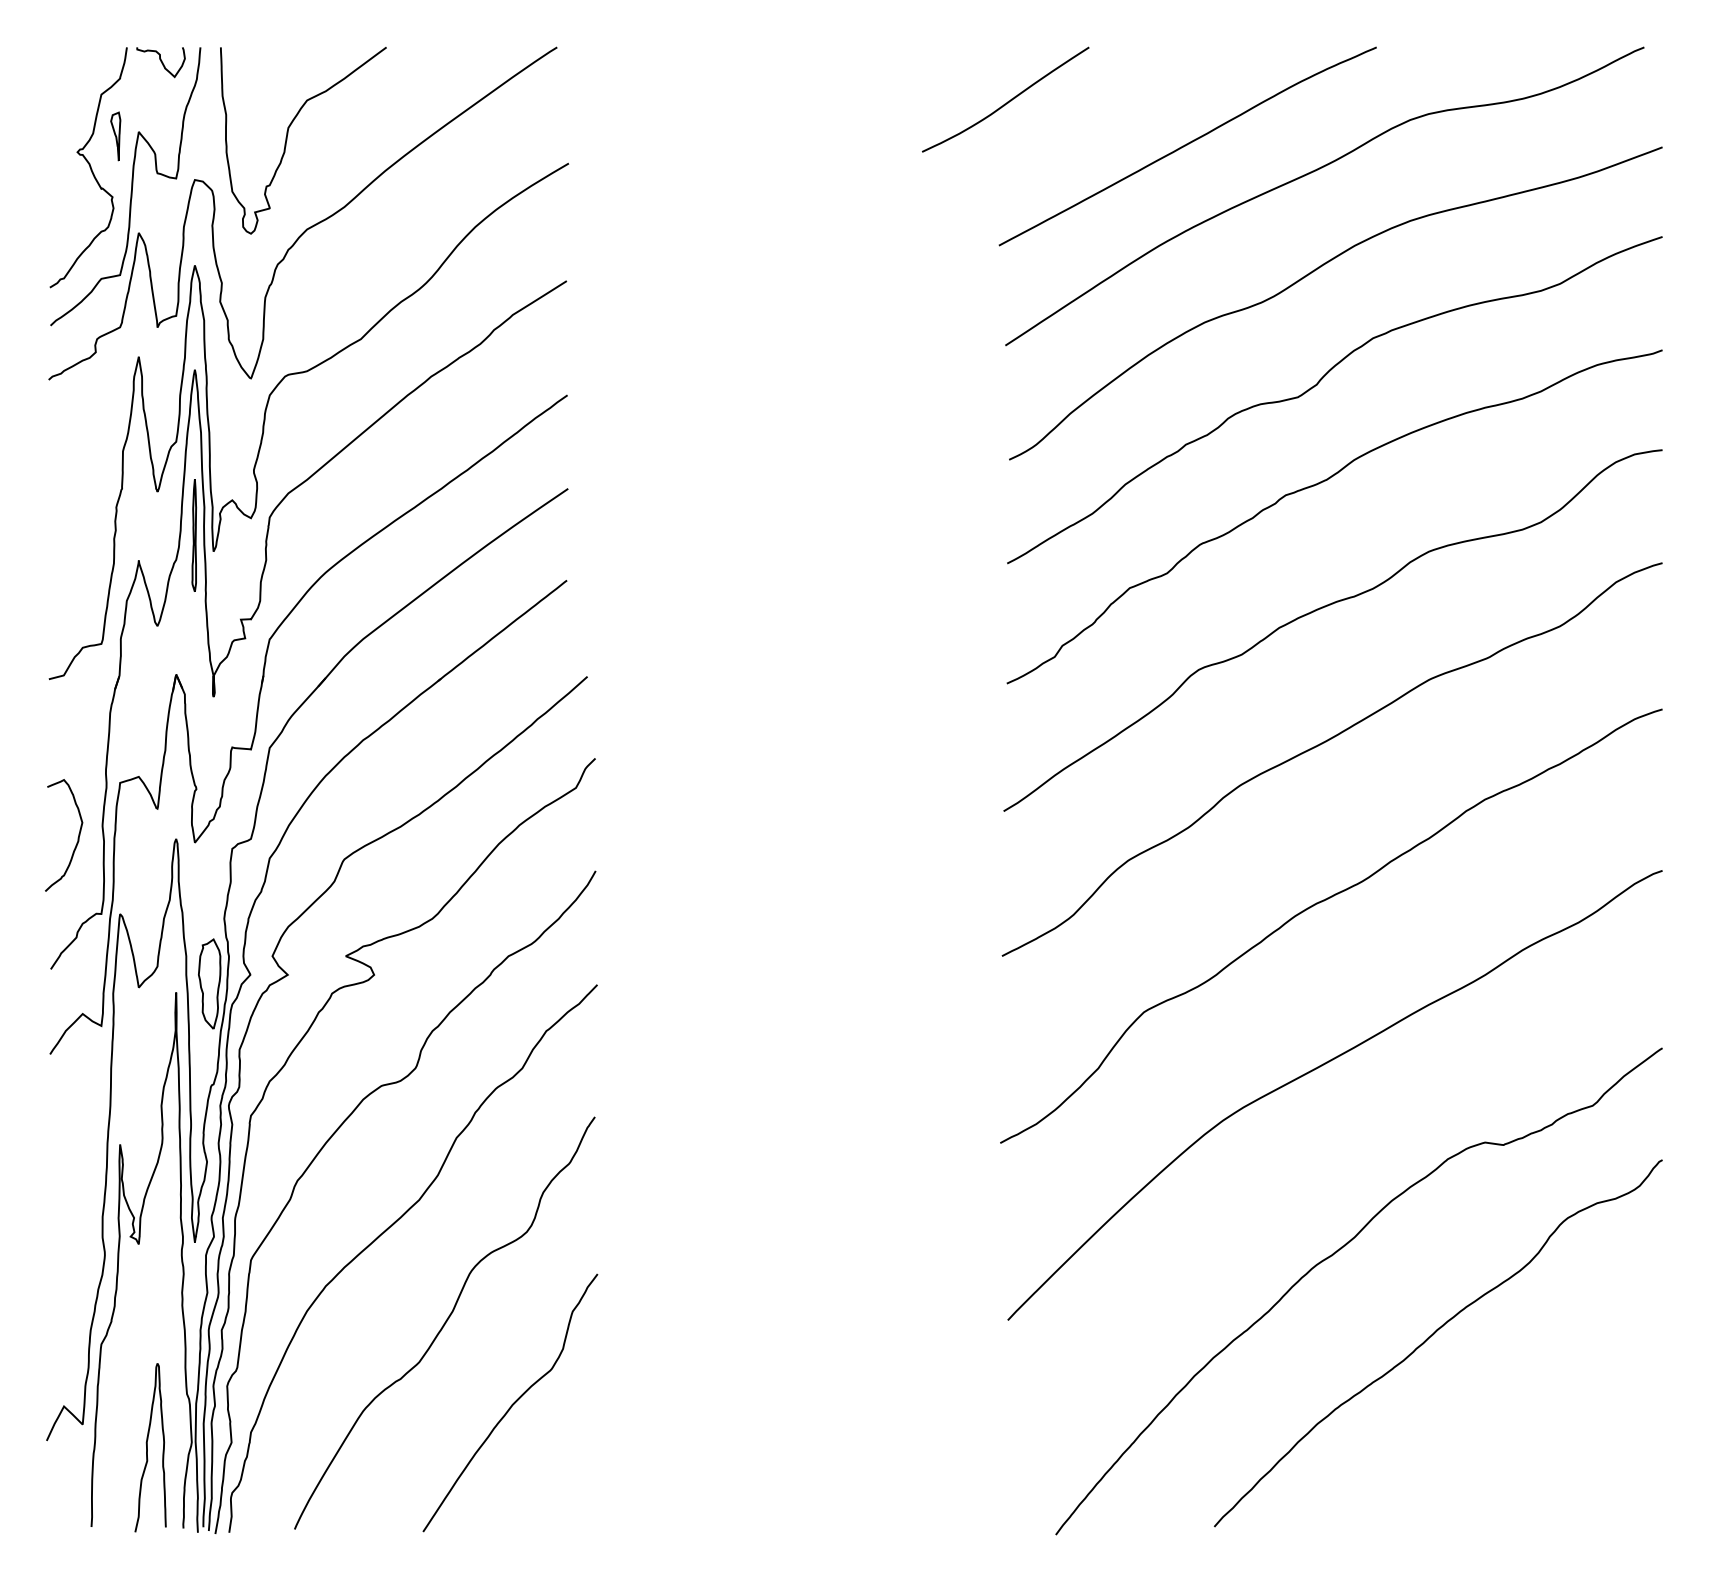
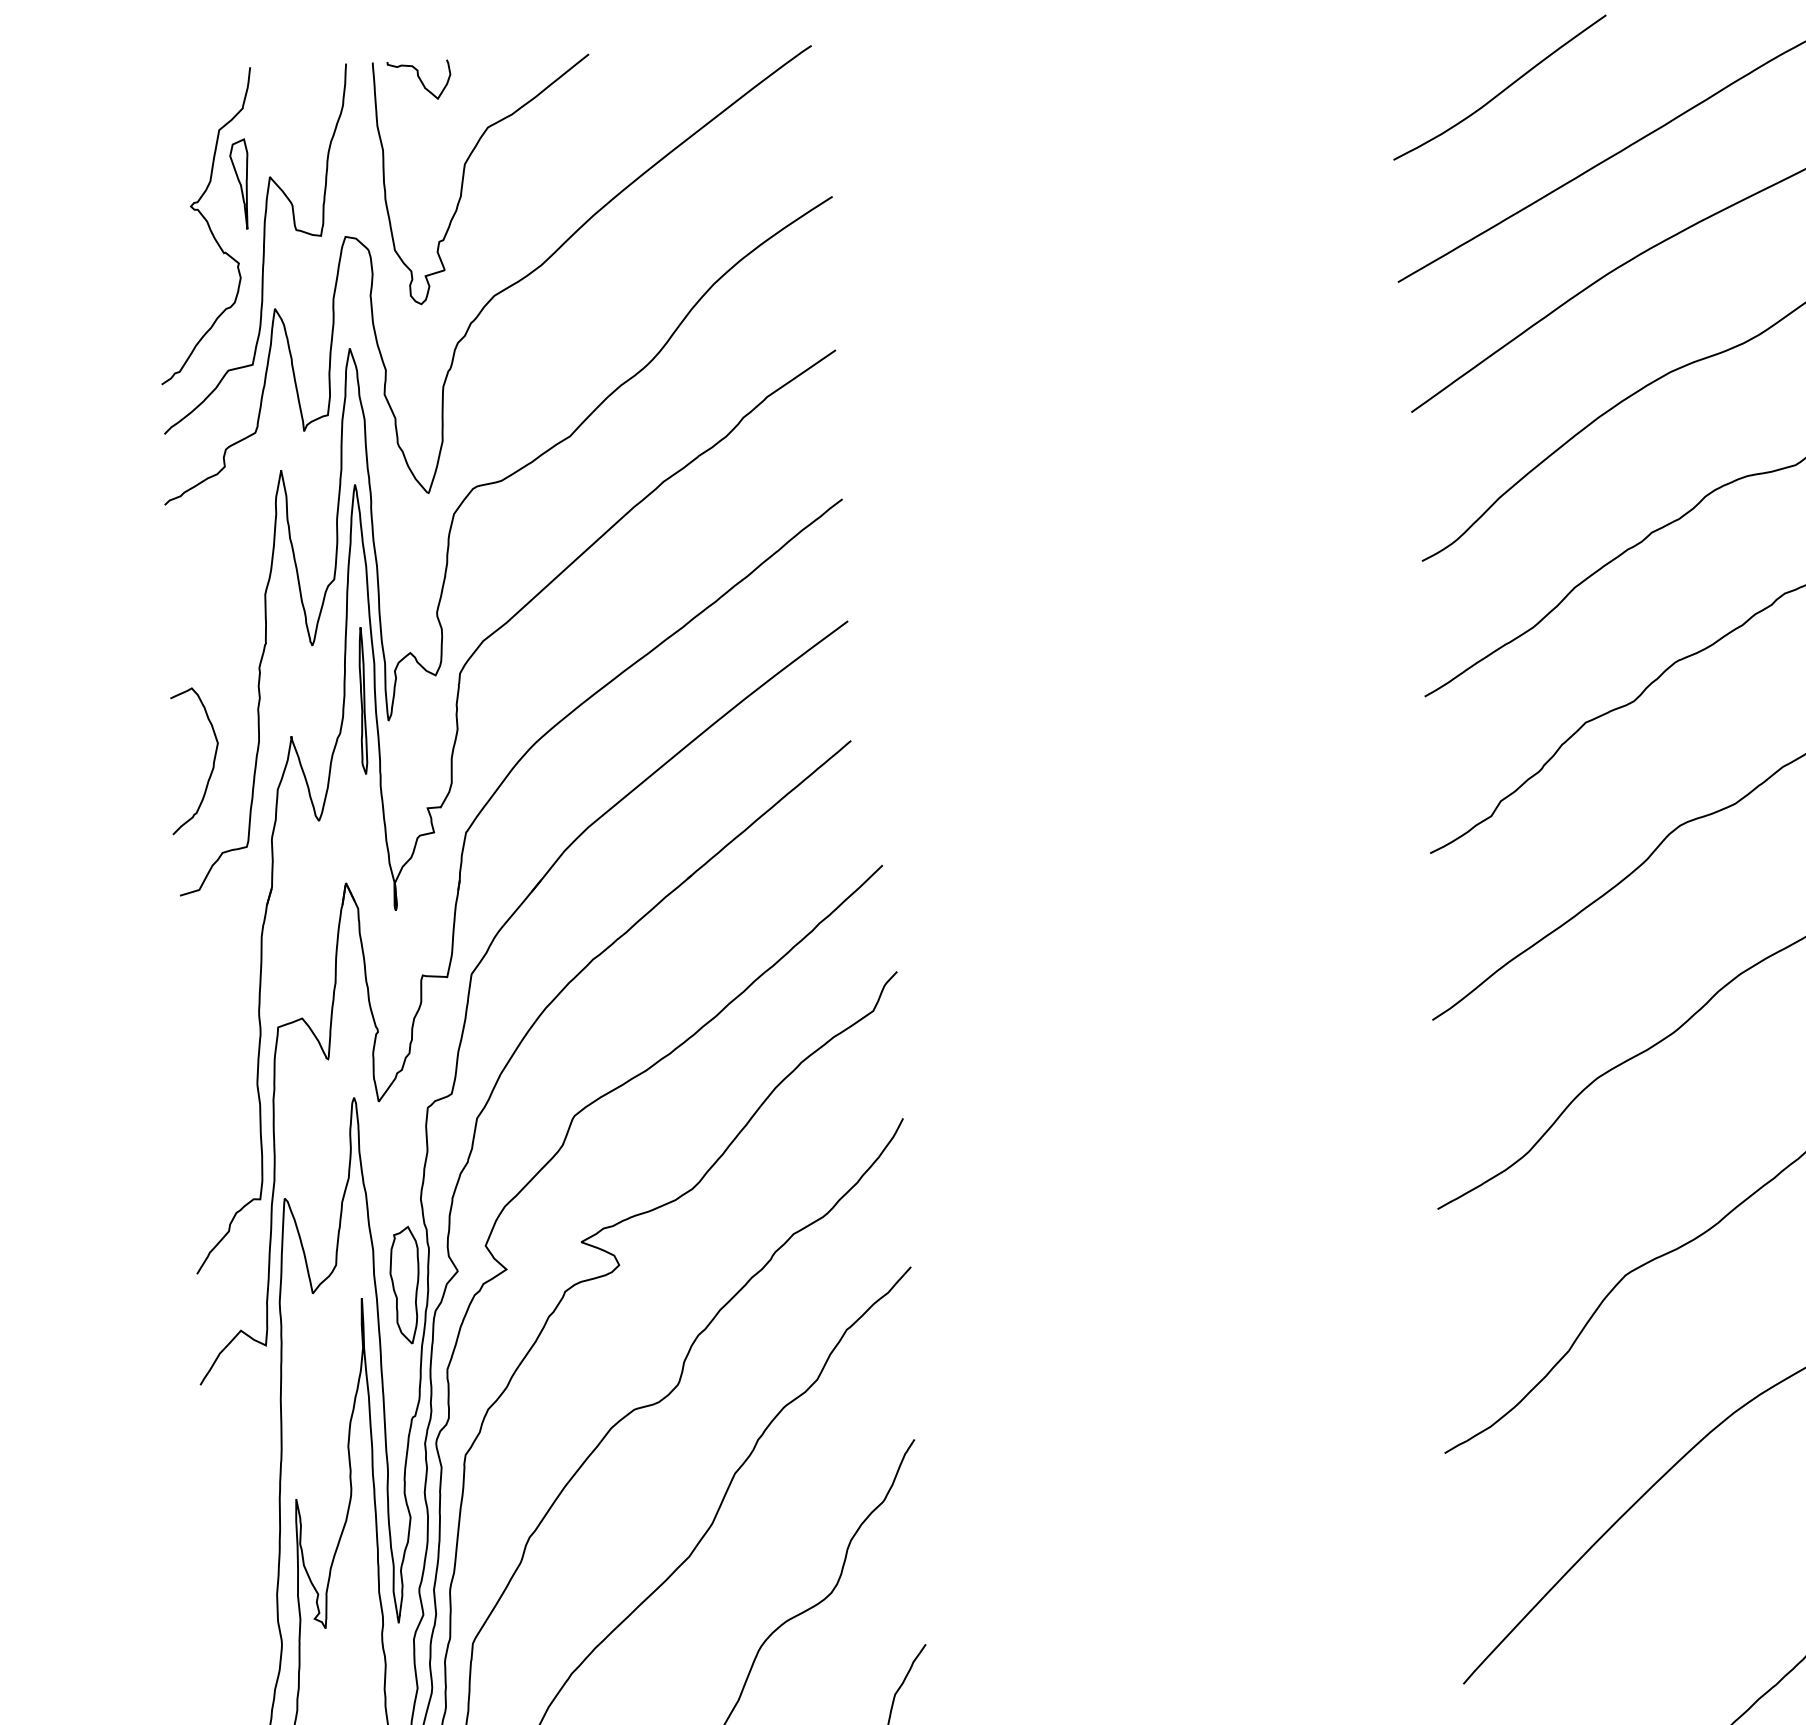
curve: (160, 61) -> (418, 79), moved
curve: (1007, 101) -> (1502, 89), moved
part: (115, 136) -> (239, 184), size x1.43
curve: (77, 837) -> (212, 762), moved

